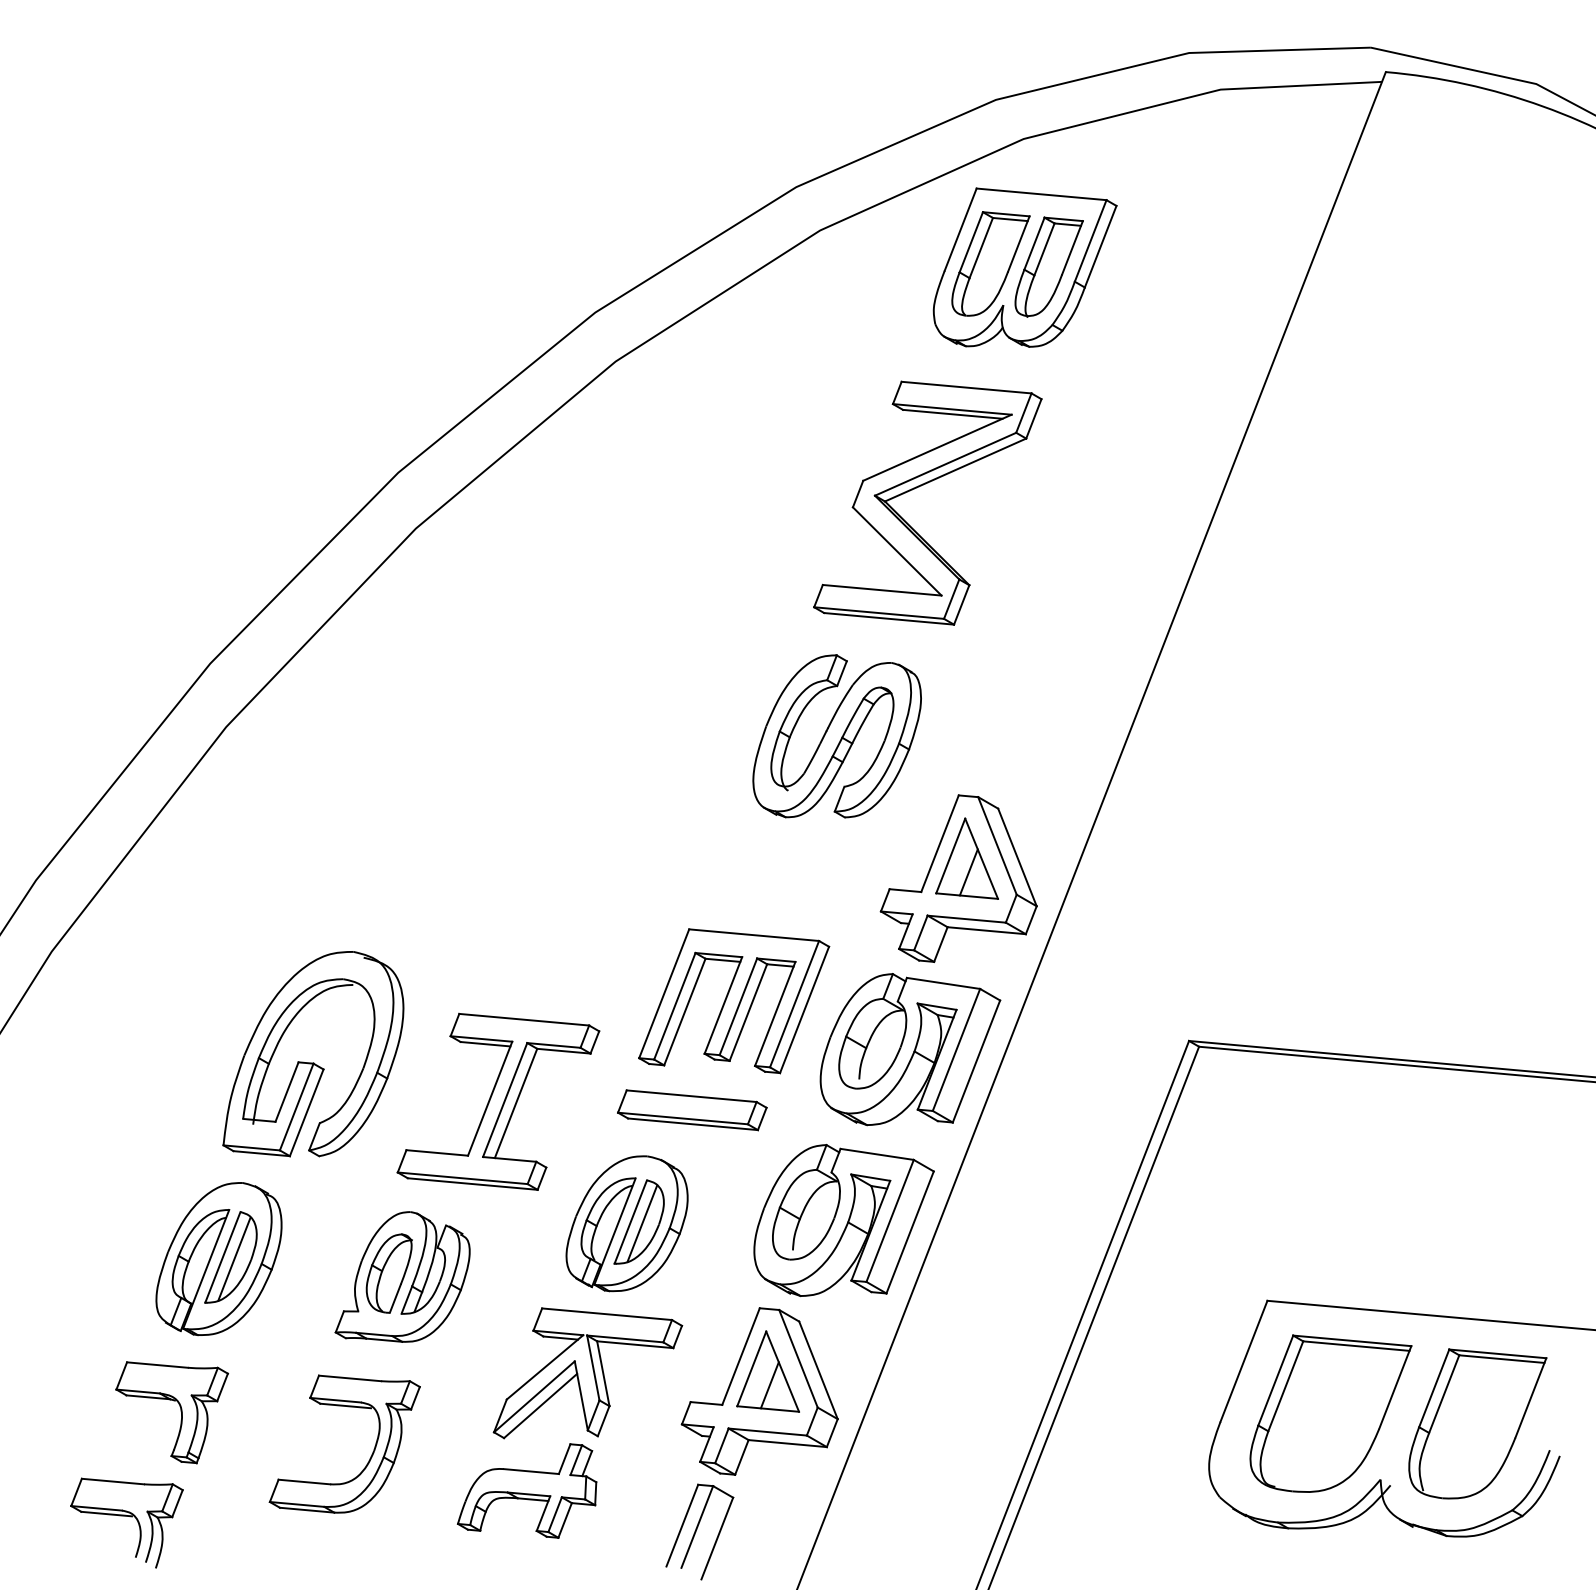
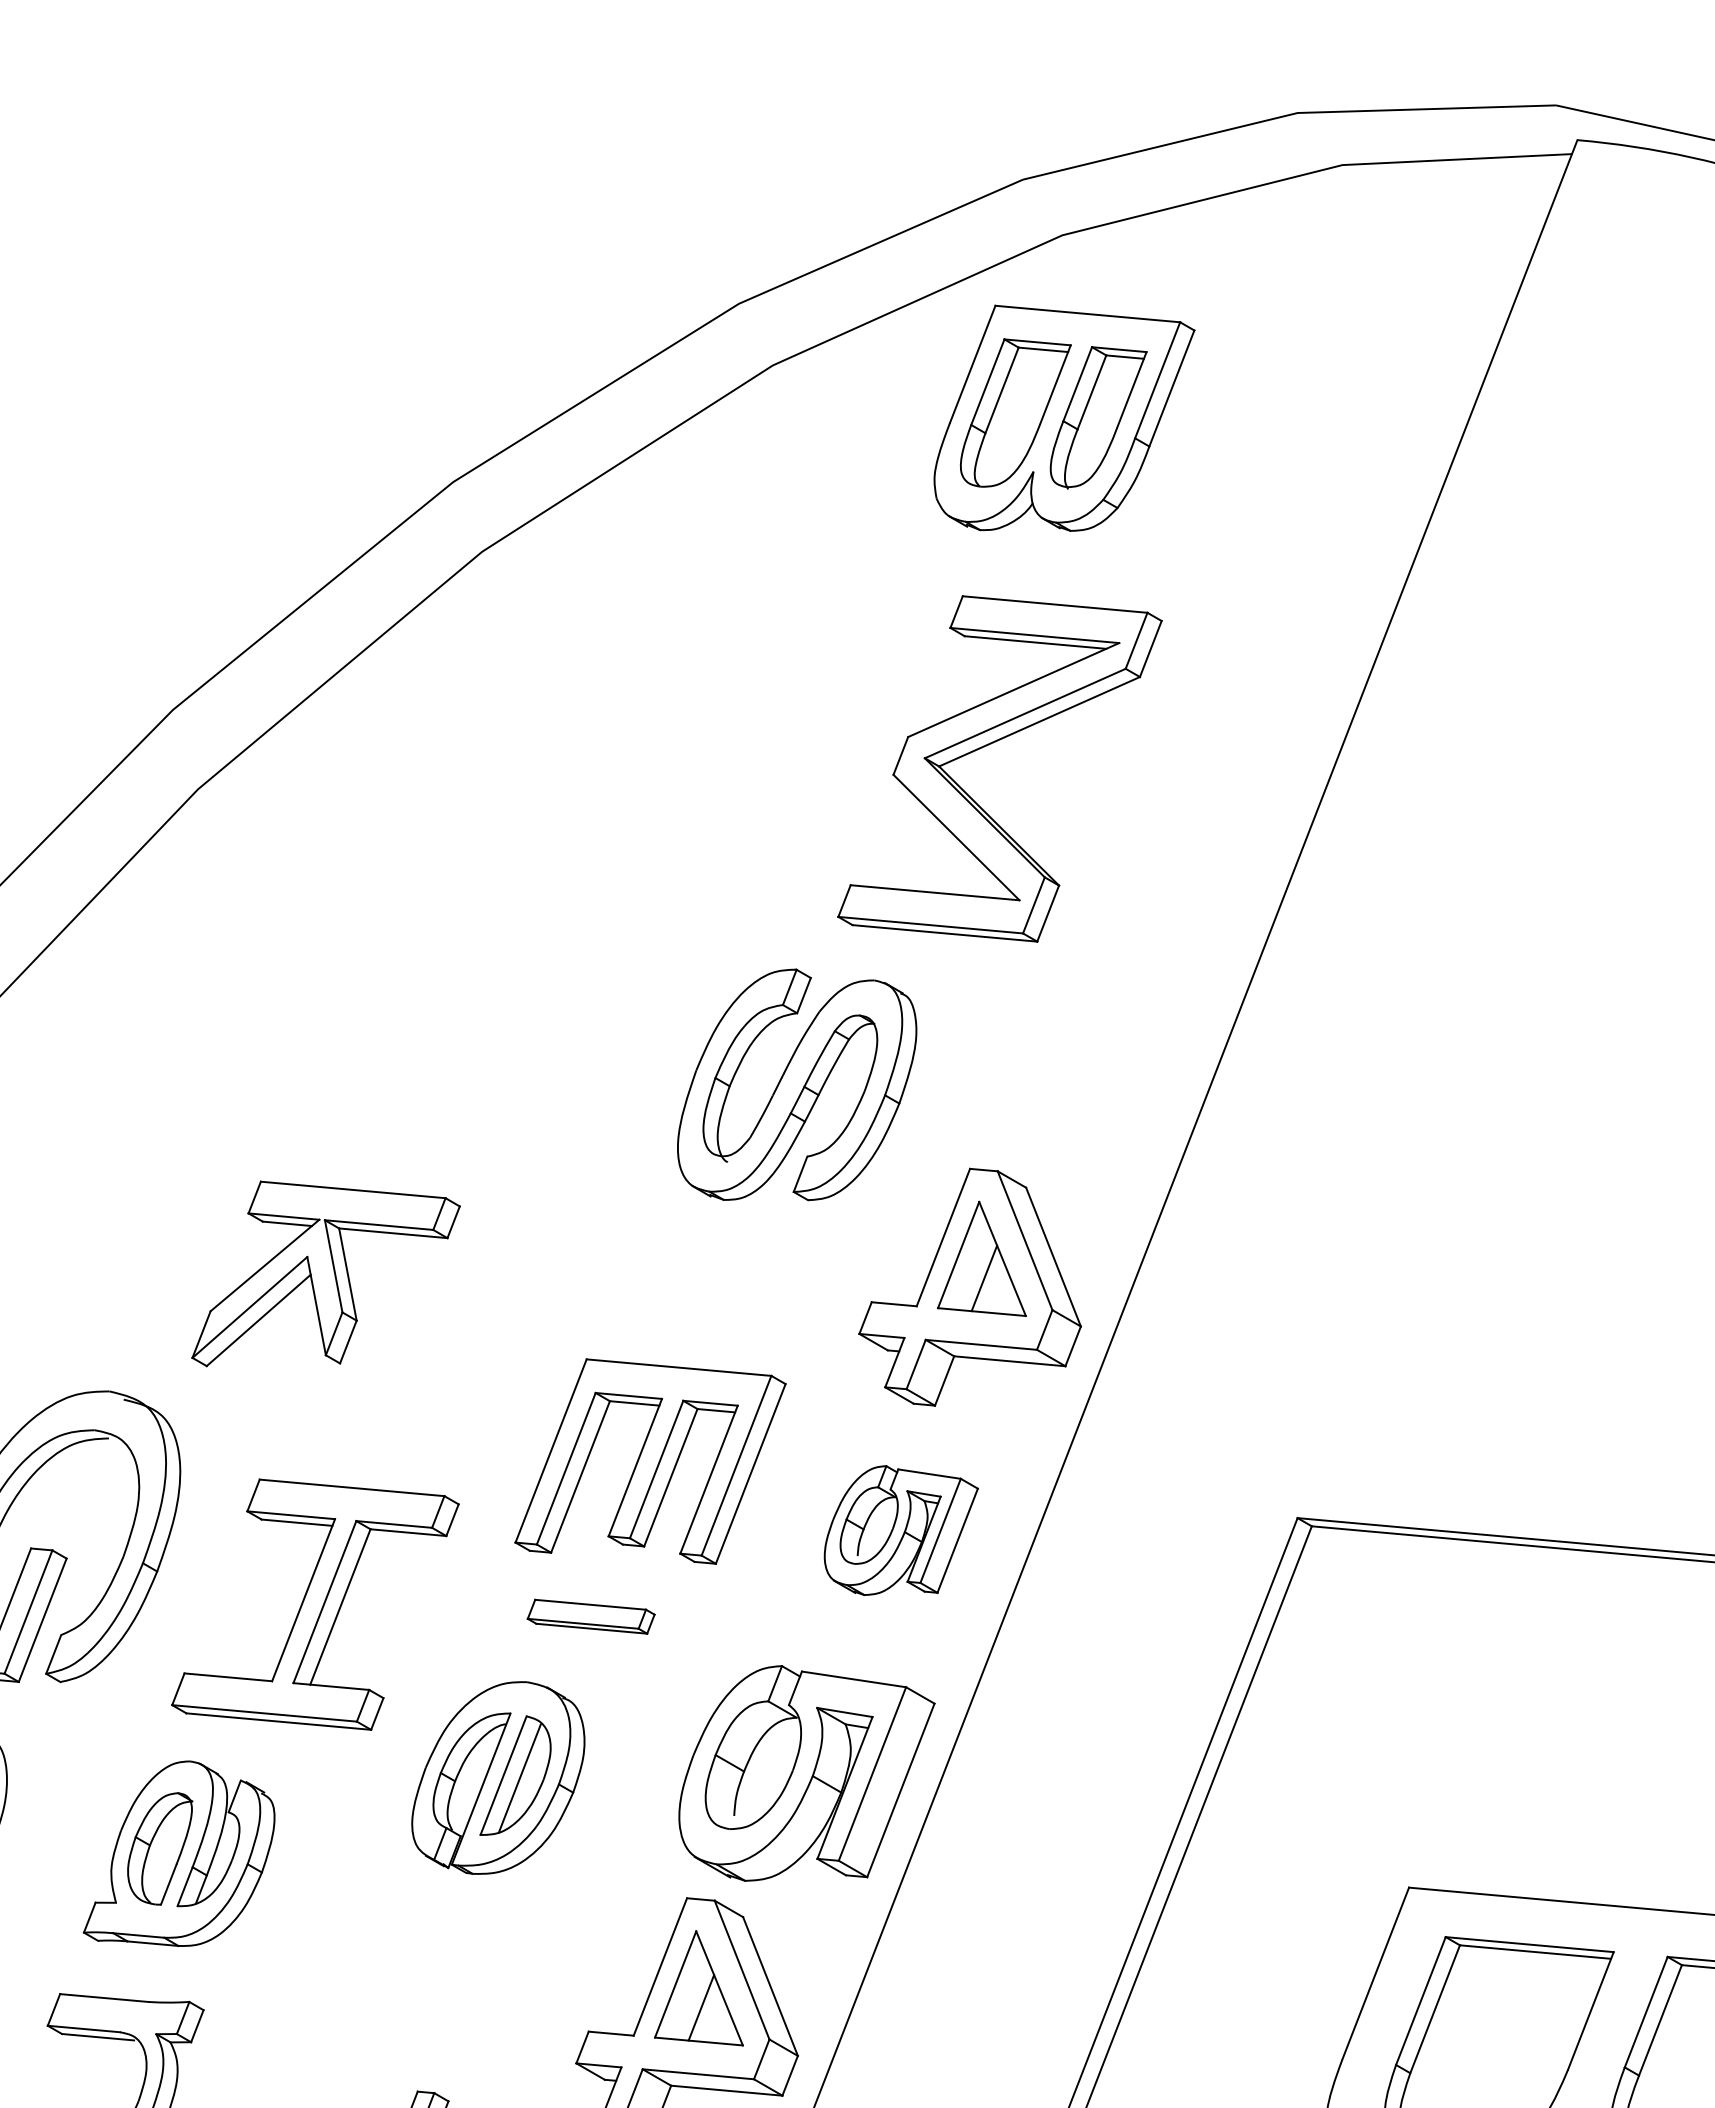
part: (919, 487) -> (988, 746), moved
part: (910, 1049) -> (901, 1530), size x0.6
part: (692, 1110) -> (591, 1616), size x0.6
part: (587, 1373) -> (325, 1274), moved

